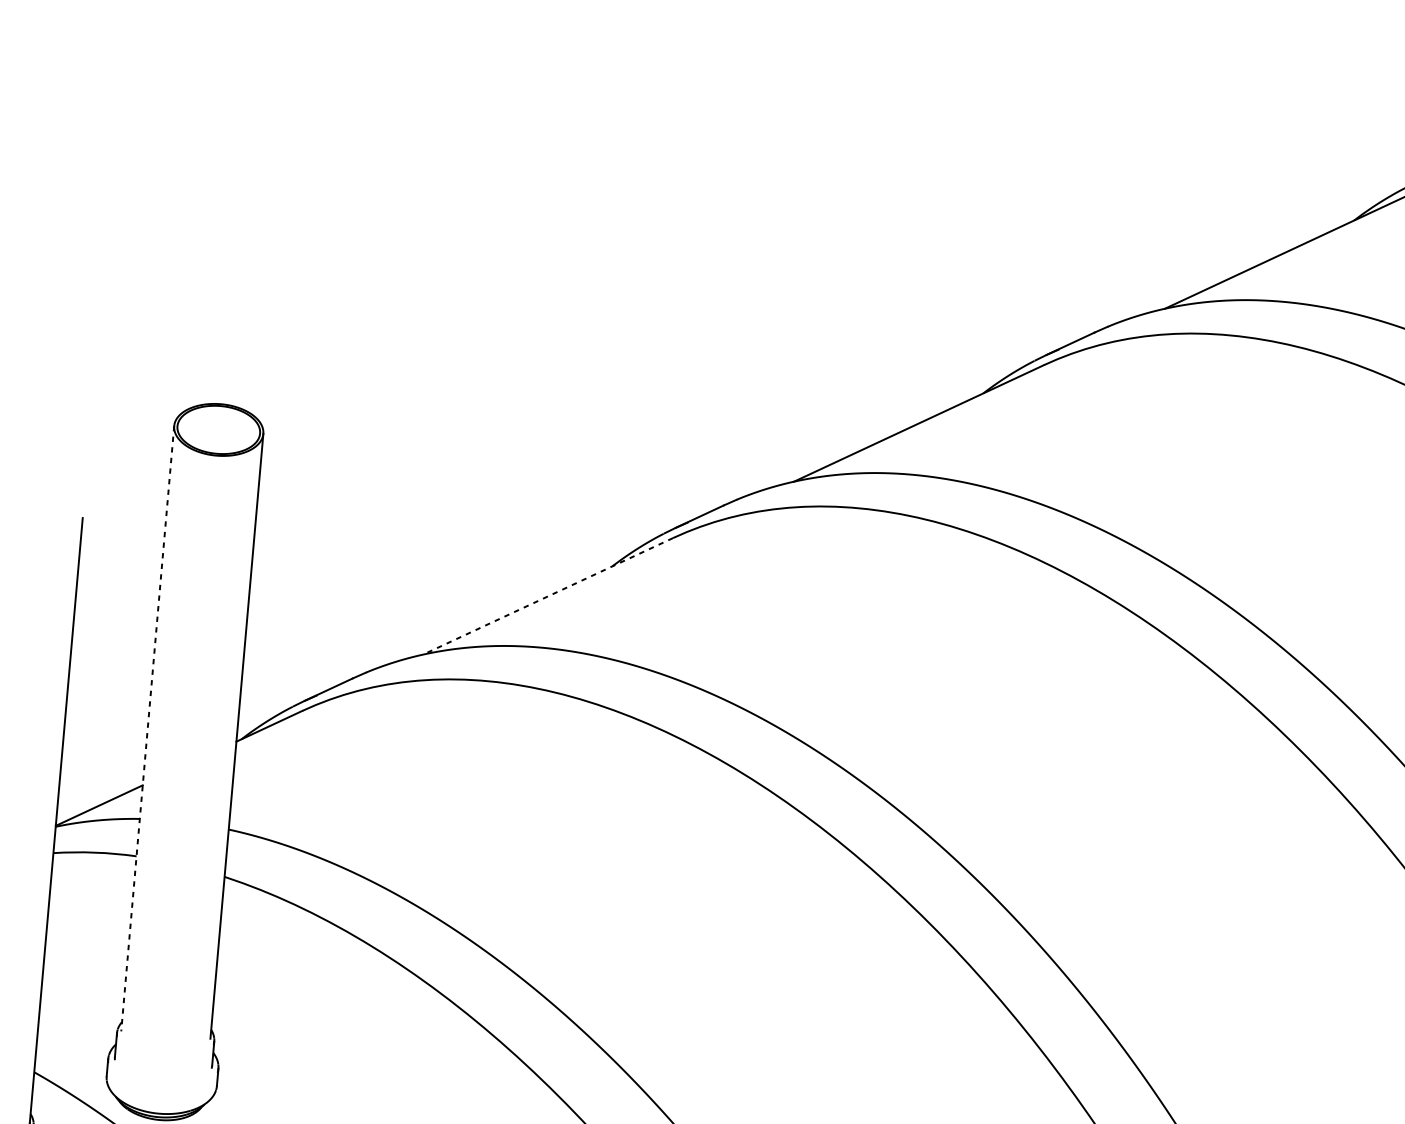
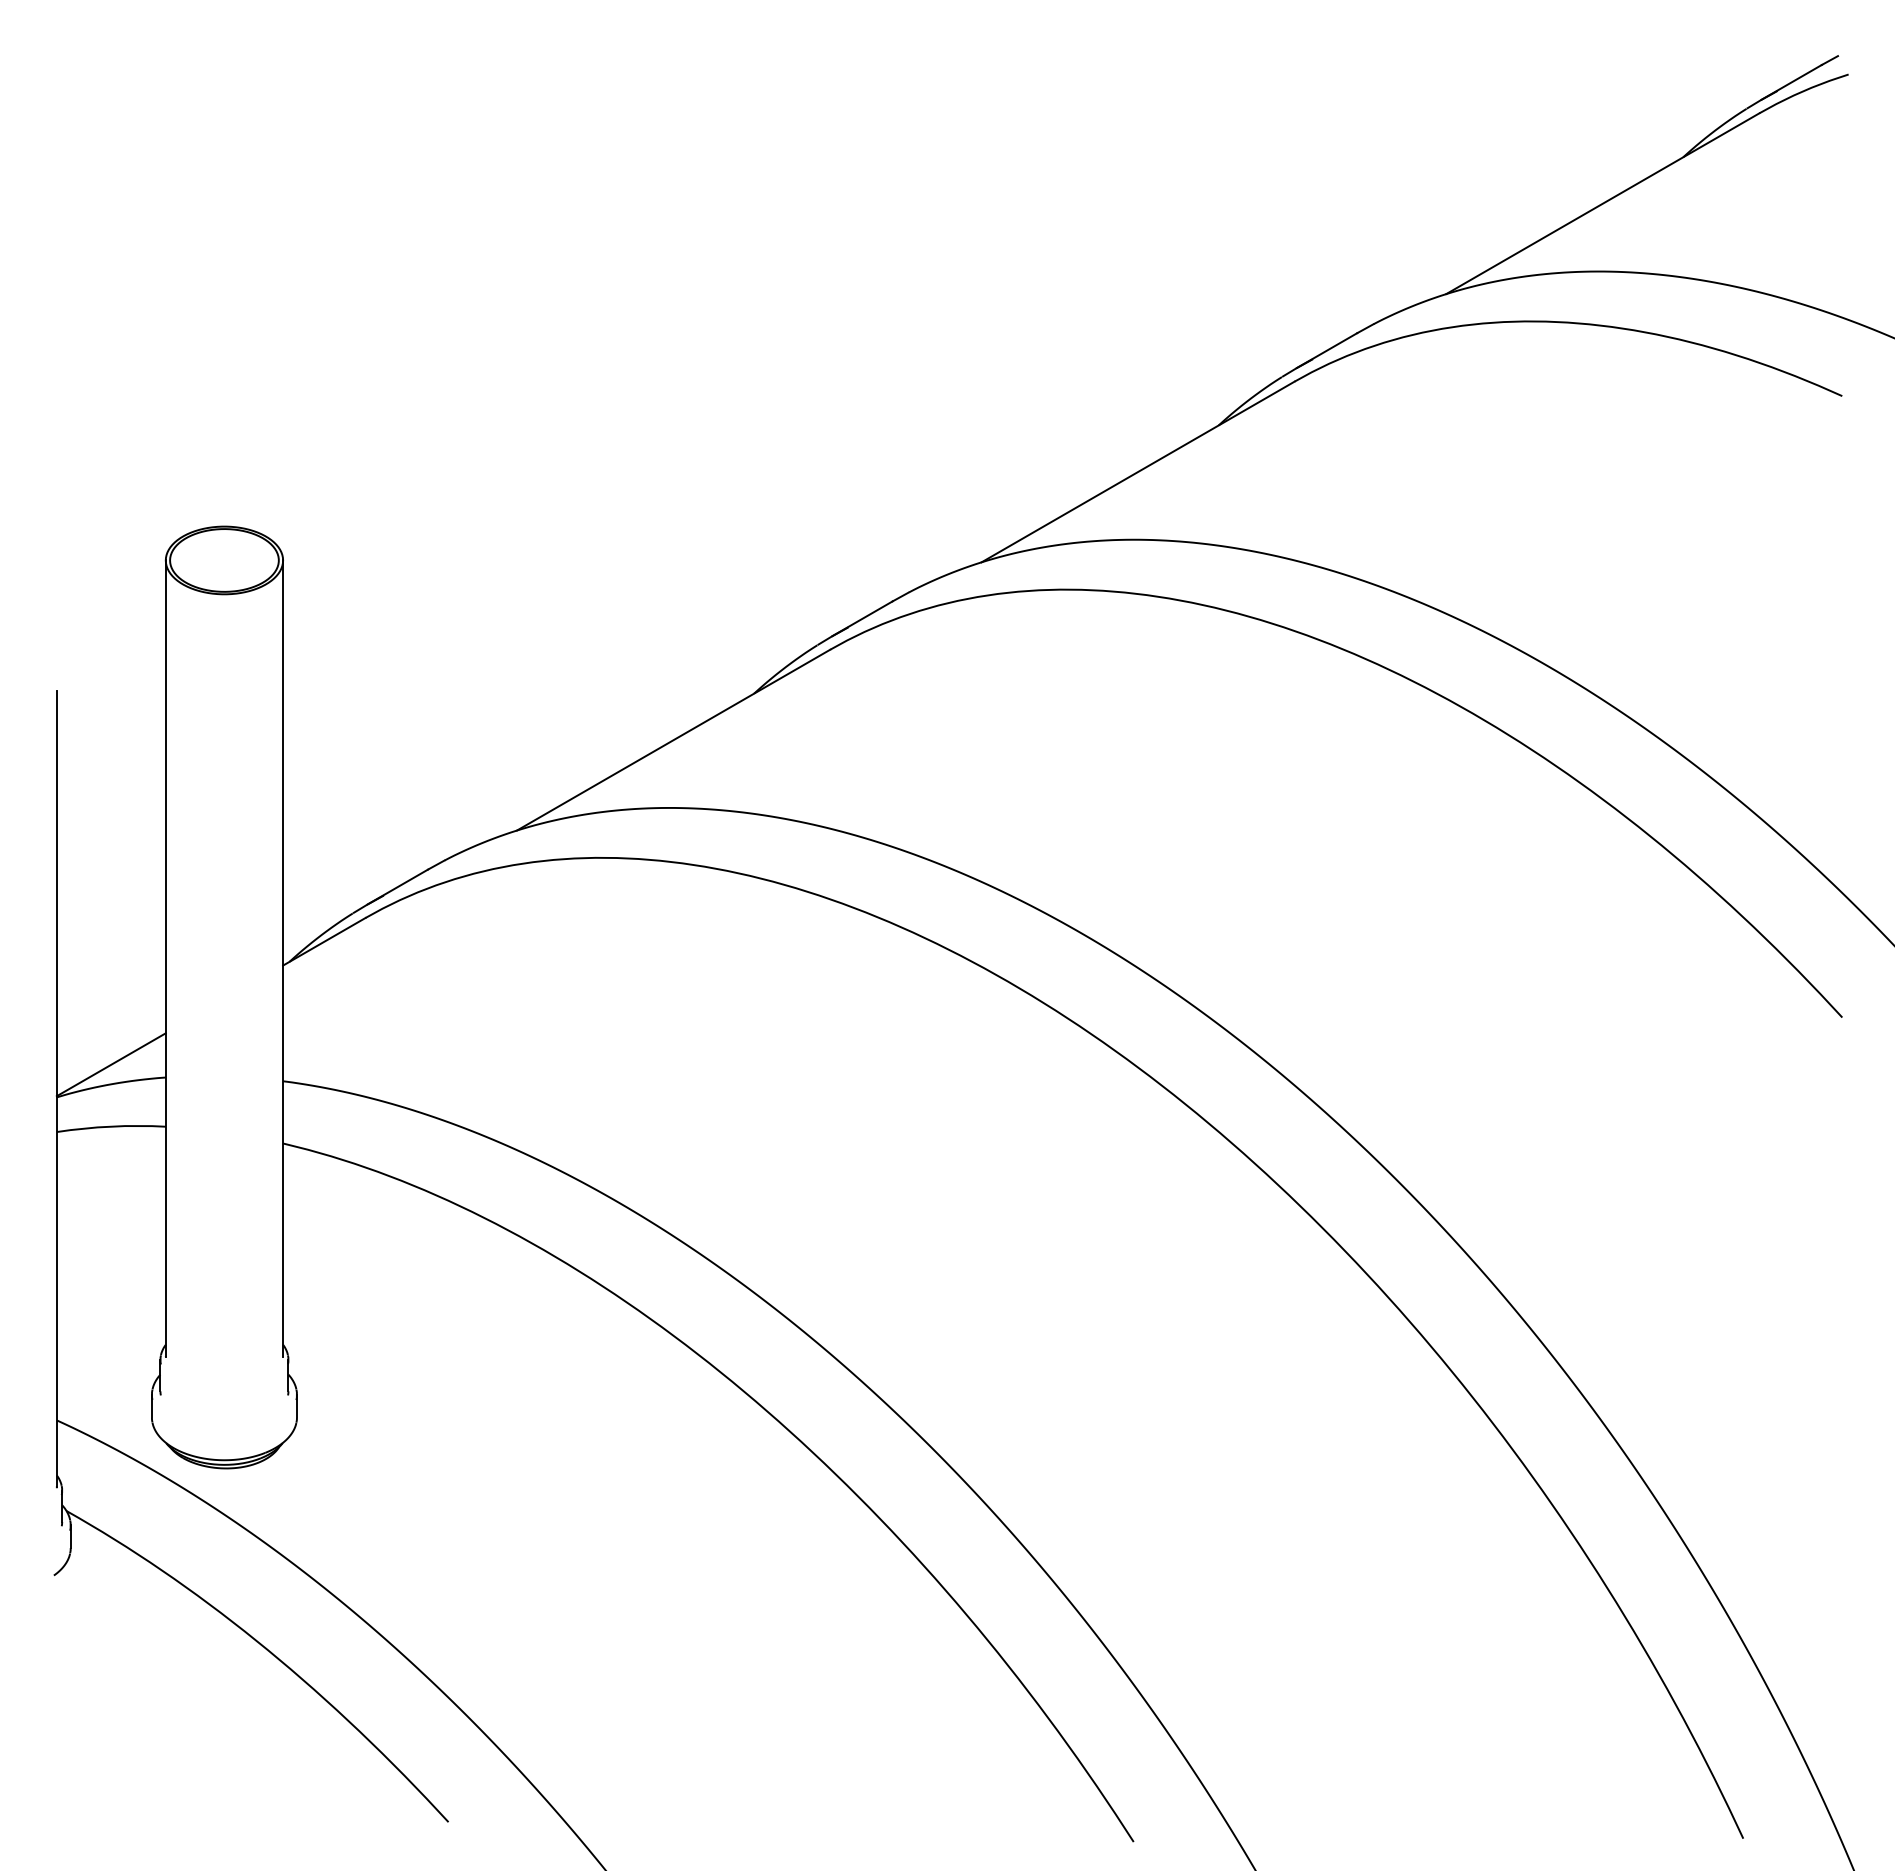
line: (548, 596) -> (673, 740), dashed -> solid
line: (147, 728) -> (165, 958), dashed -> solid

